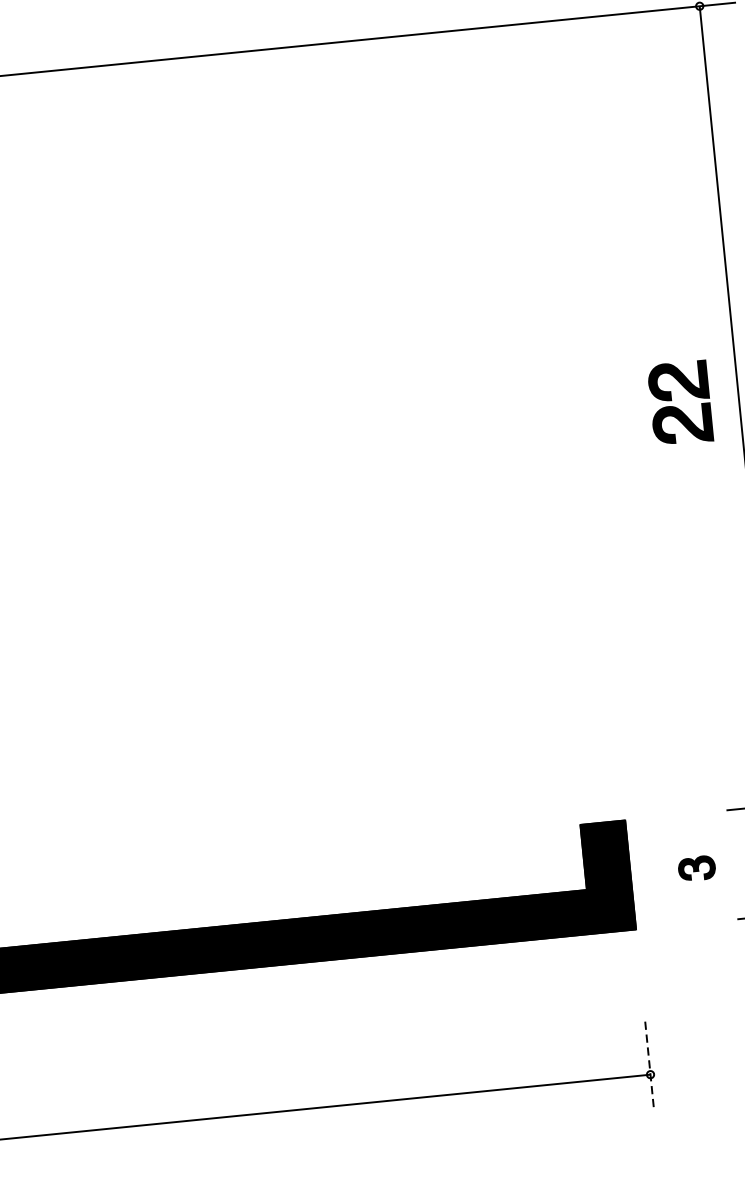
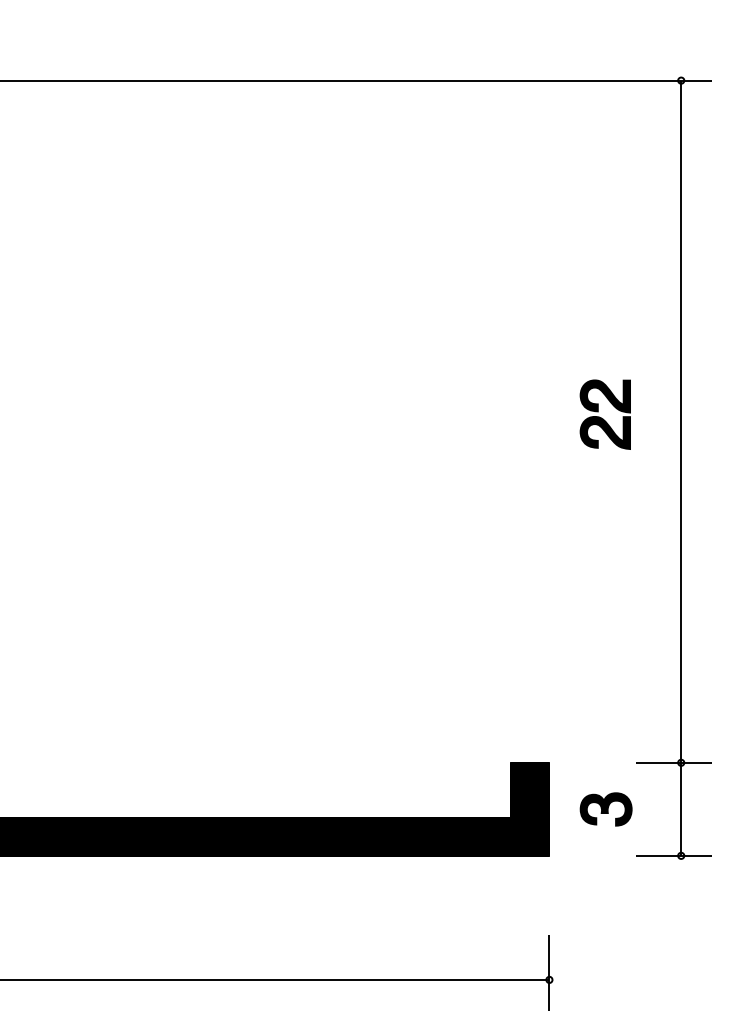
part: (679, 403) -> (604, 414), moved
part: (696, 868) -> (605, 809), size x1.67
line: (649, 1067) -> (549, 973), dashed -> solid

